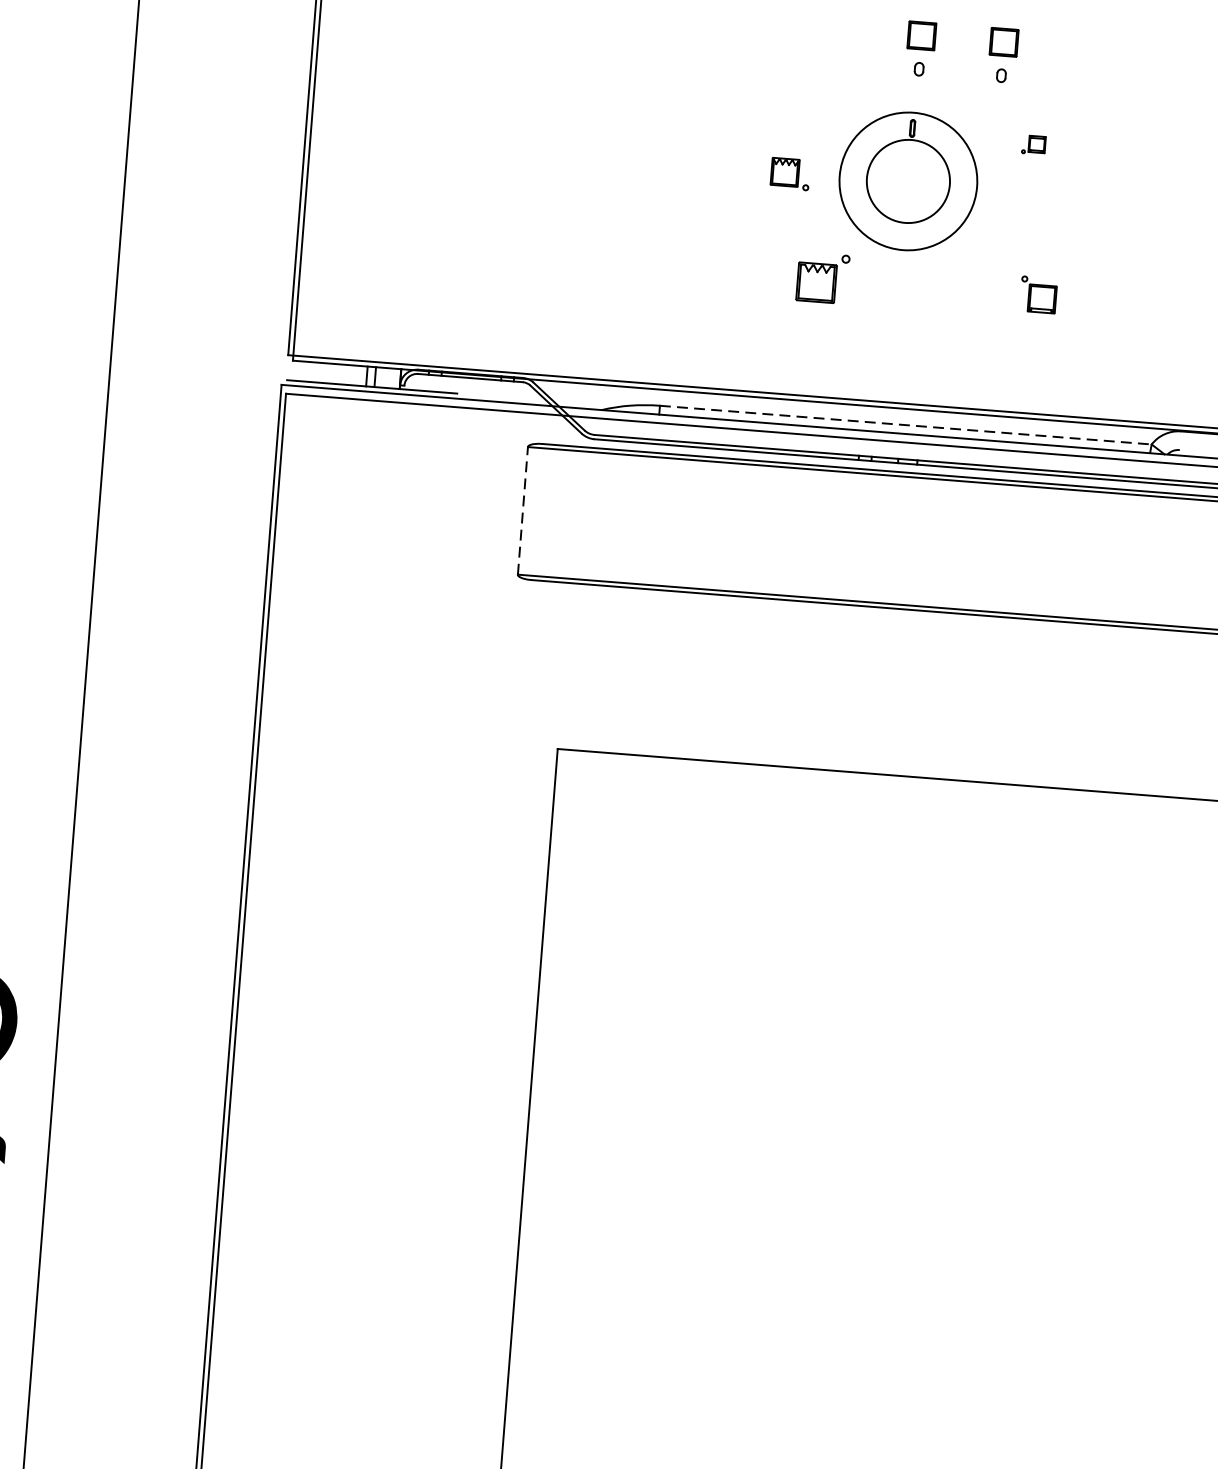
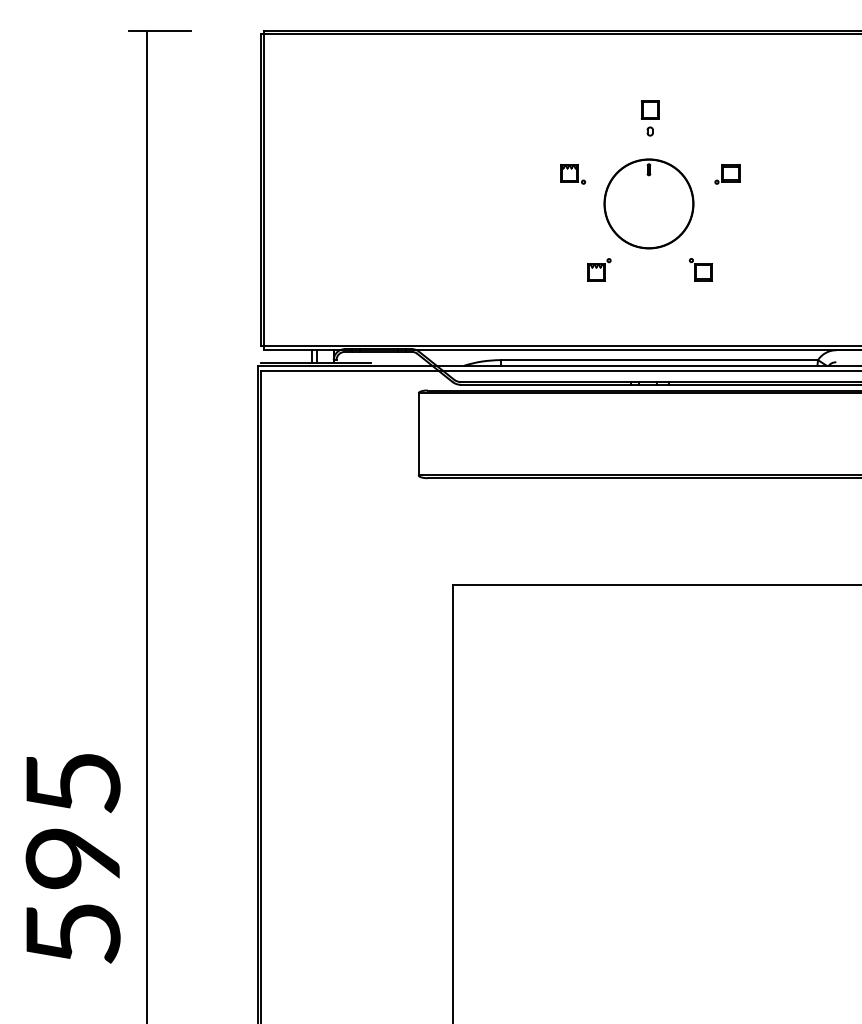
part: (1001, 55) -> (702, 118), removed
part: (1033, 145) -> (727, 174), size x1.67
part: (789, 174) -> (572, 174), moved
circle: (907, 180) -> (648, 203), size x1.67
part: (823, 277) -> (599, 269), size x0.71
part: (1037, 293) -> (700, 269), moved
line: (907, 425) -> (660, 360), dashed -> solid
line: (522, 509) -> (418, 433), dashed -> solid

